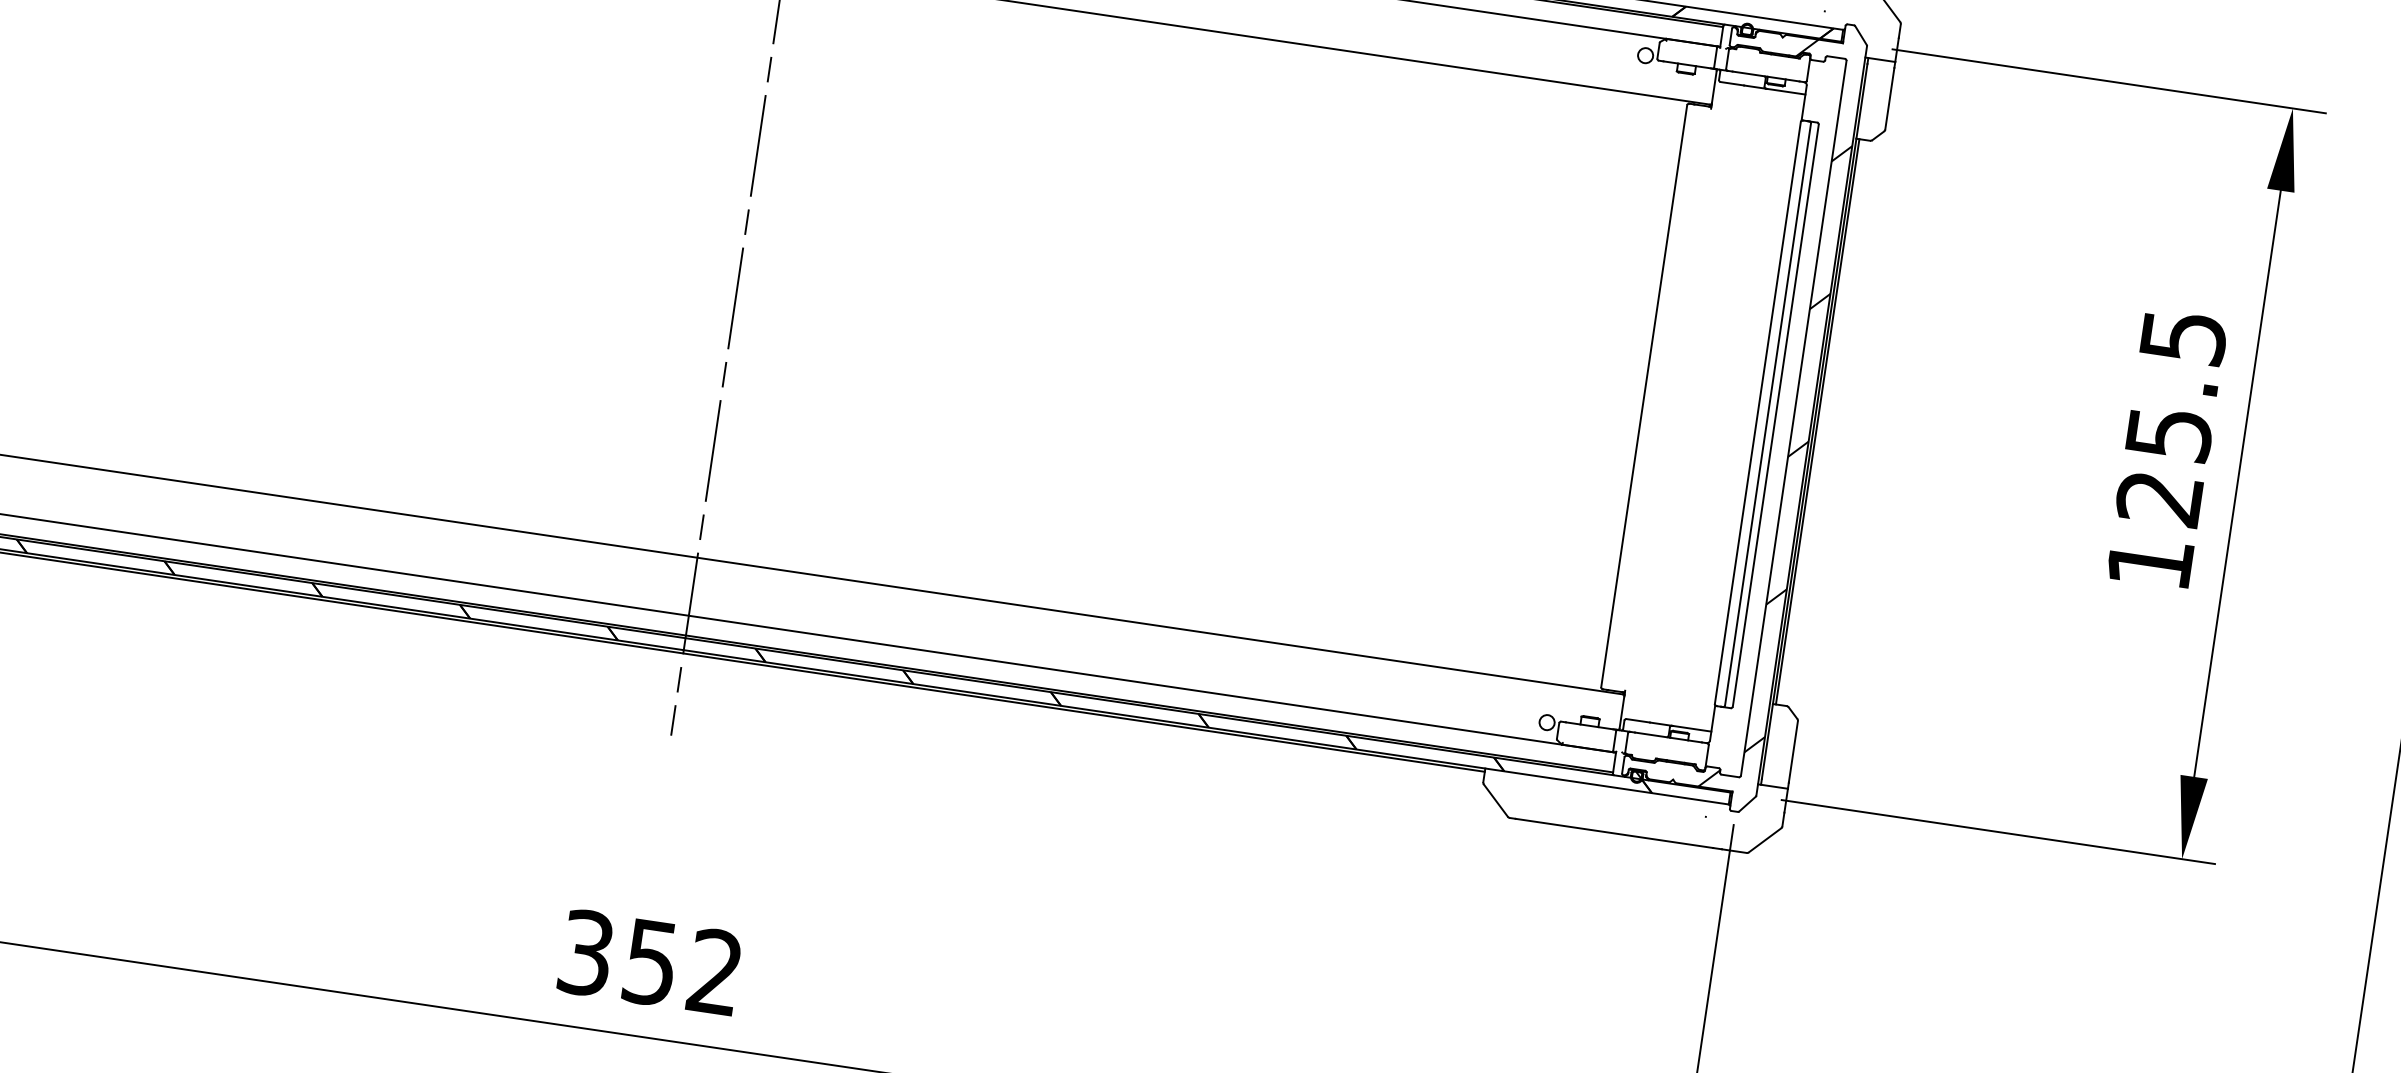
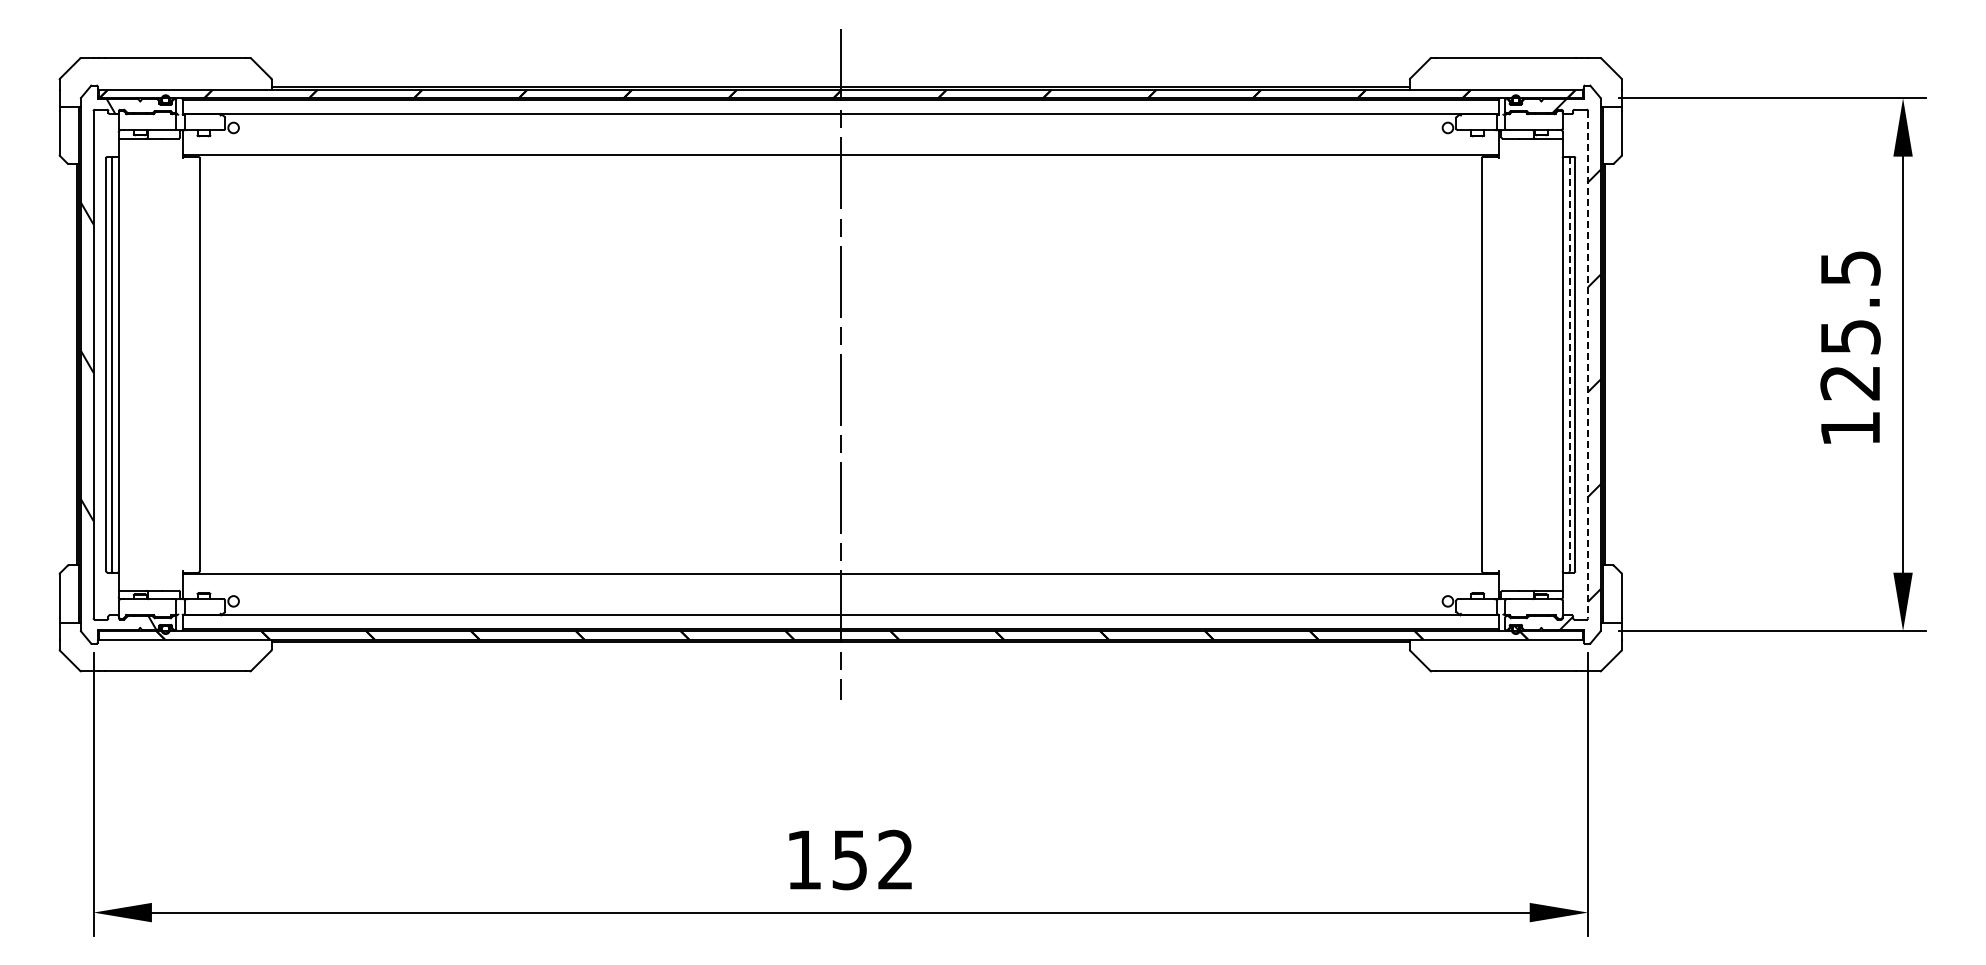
line: (1767, 414) -> (1569, 364), solid -> dashed
line: (1794, 418) -> (1588, 364), solid -> dashed
text: (586, 952) -> (804, 859), 352 -> 152

